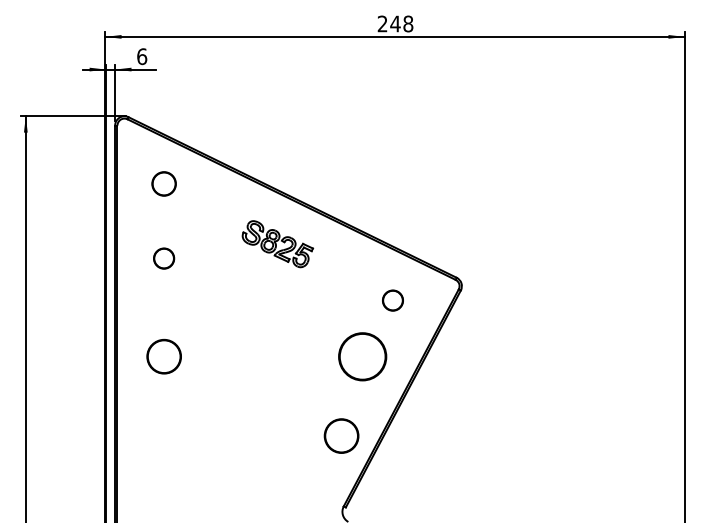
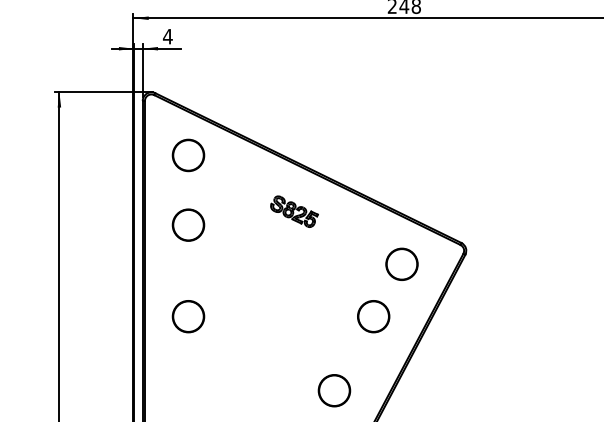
text: (141, 56) -> (167, 36), 6 -> 4
circle: (163, 183) -> (187, 155), size x1.43
part: (277, 244) -> (294, 211), size x0.71
part: (163, 258) -> (187, 225), size x1.67
part: (392, 300) -> (401, 264), size x1.67
part: (362, 356) -> (373, 316), size x0.71
part: (341, 435) -> (334, 390), moved

